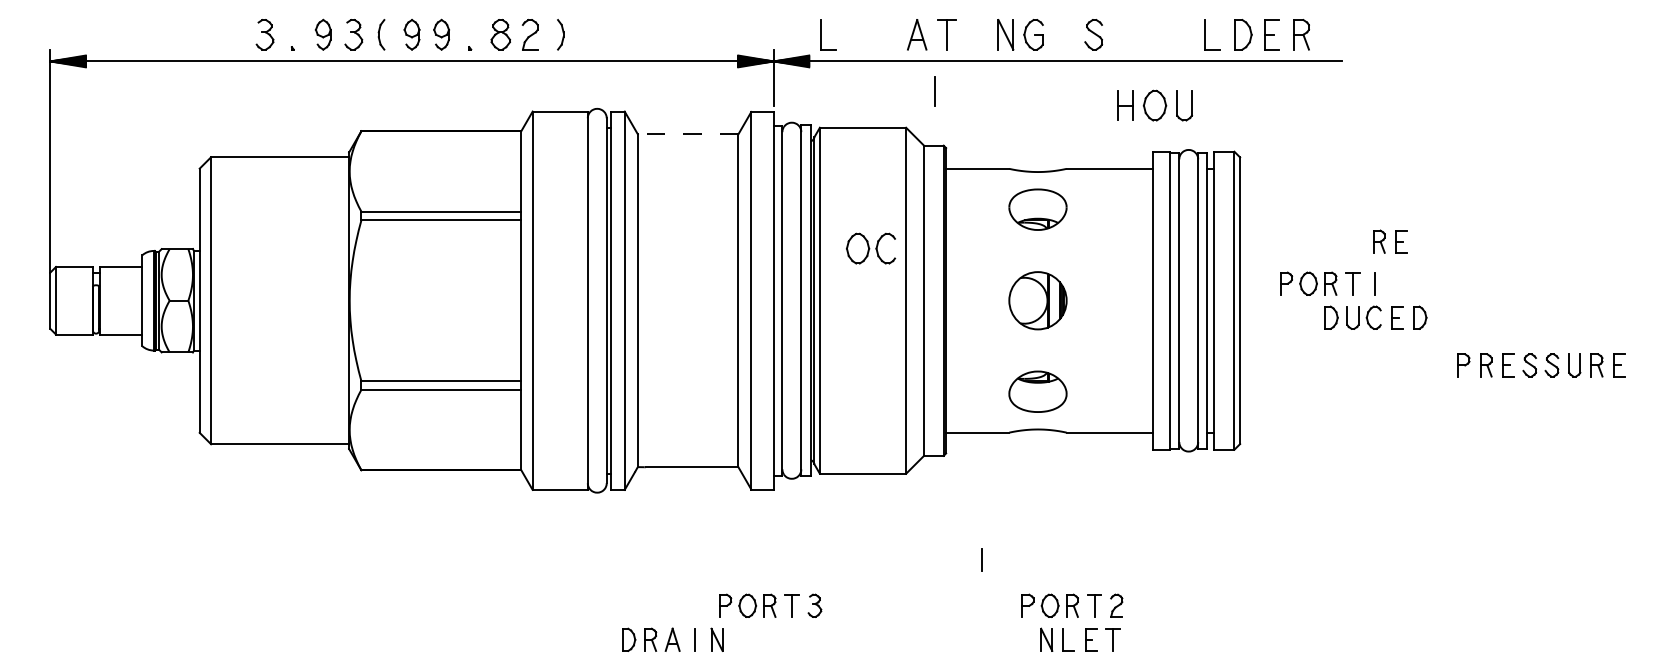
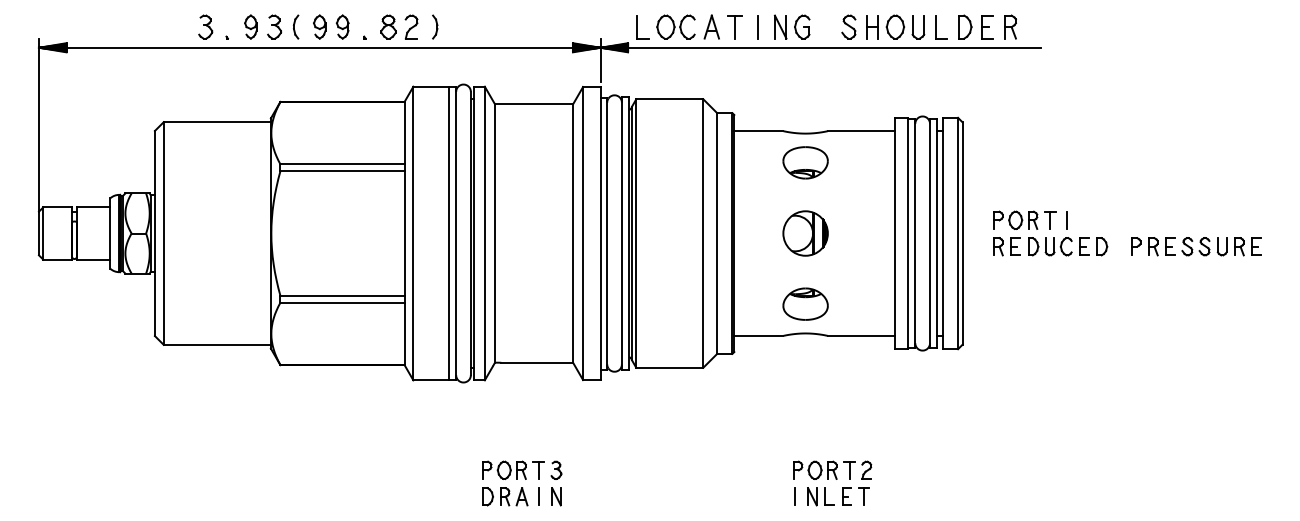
line: (934, 92) -> (757, 27), moved
part: (1155, 104) -> (895, 26), moved
line: (687, 134) -> (533, 104), dashed -> solid
part: (1389, 241) -> (1006, 246), moved
part: (870, 247) -> (675, 26), moved
line: (579, 300) -> (449, 233), added
part: (1541, 365) -> (1196, 246), moved
line: (981, 559) -> (794, 496), moved
part: (771, 604) -> (522, 469), moved

